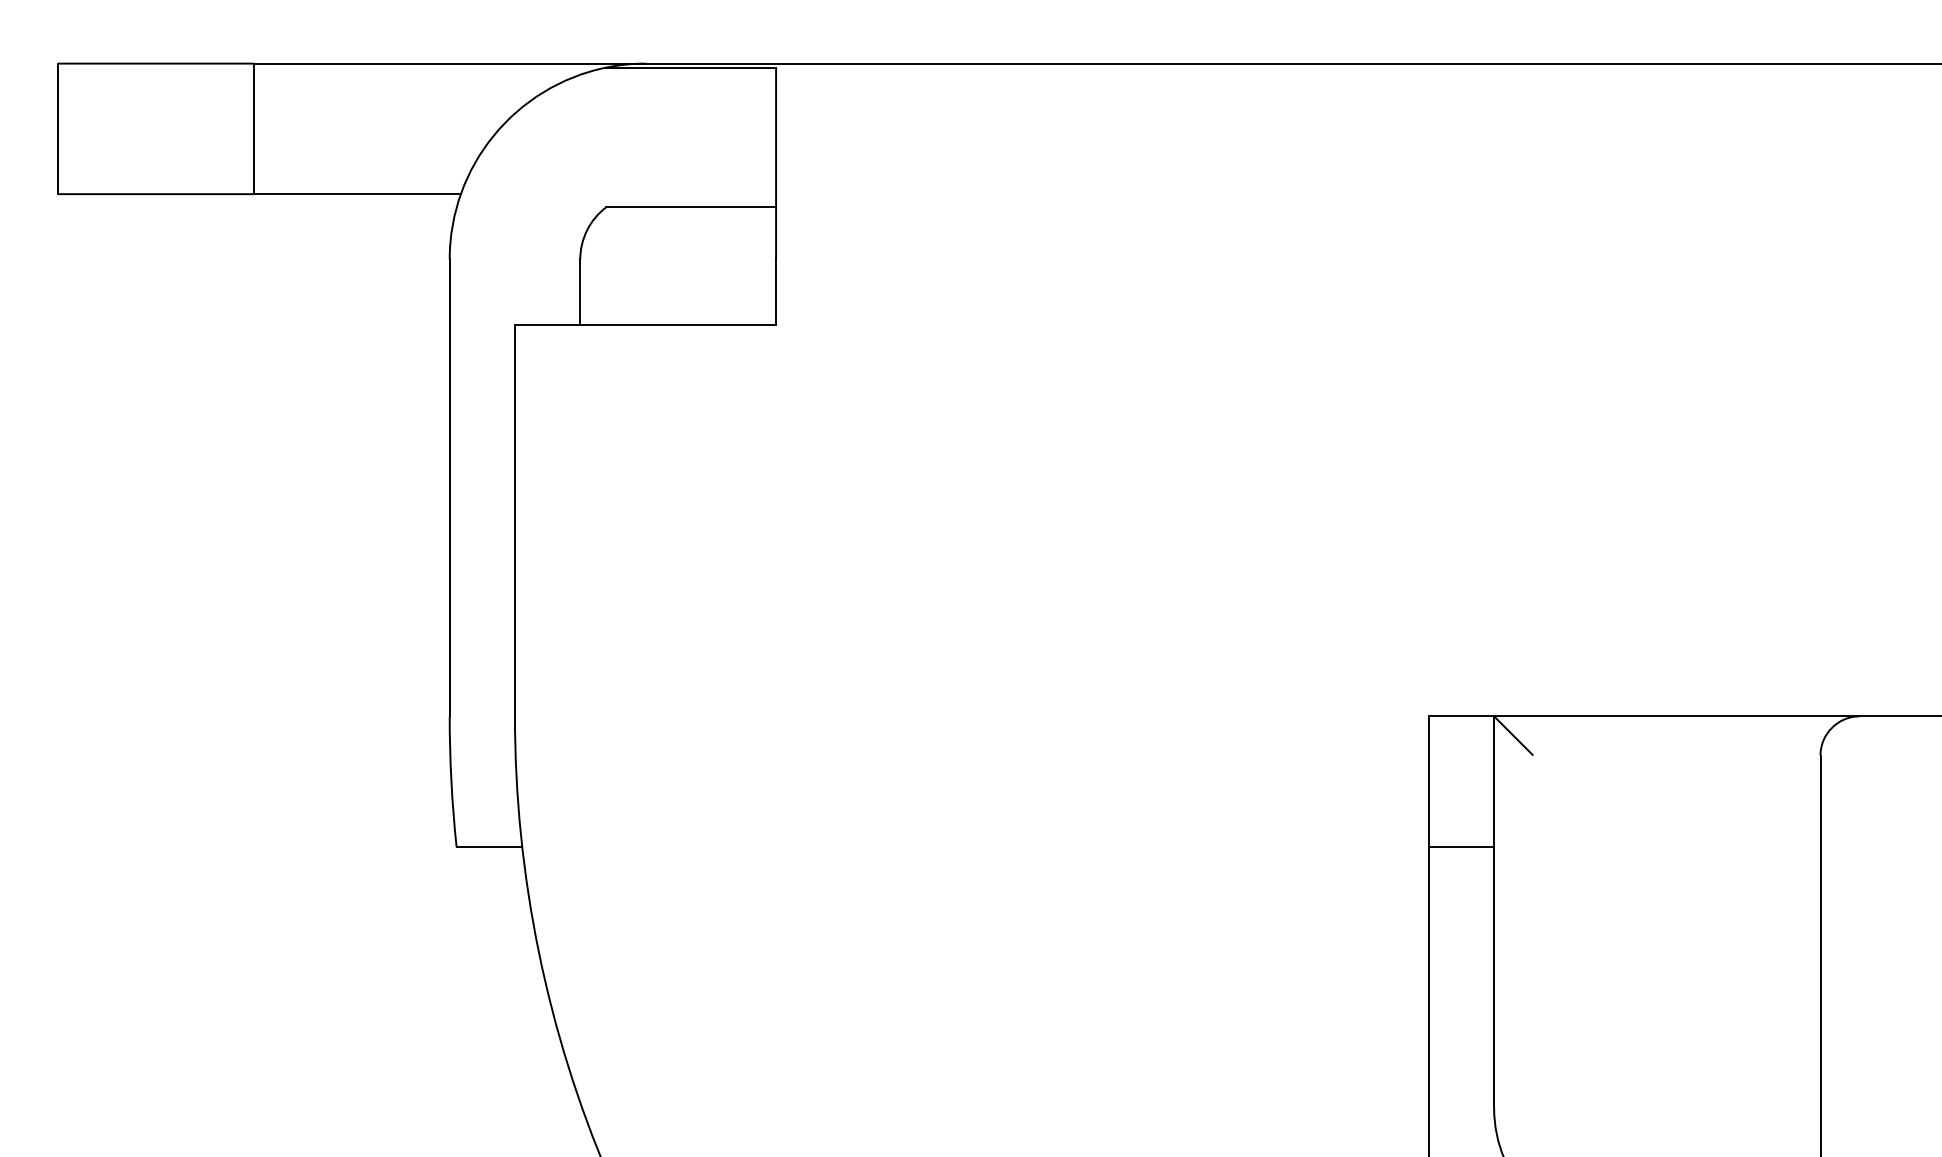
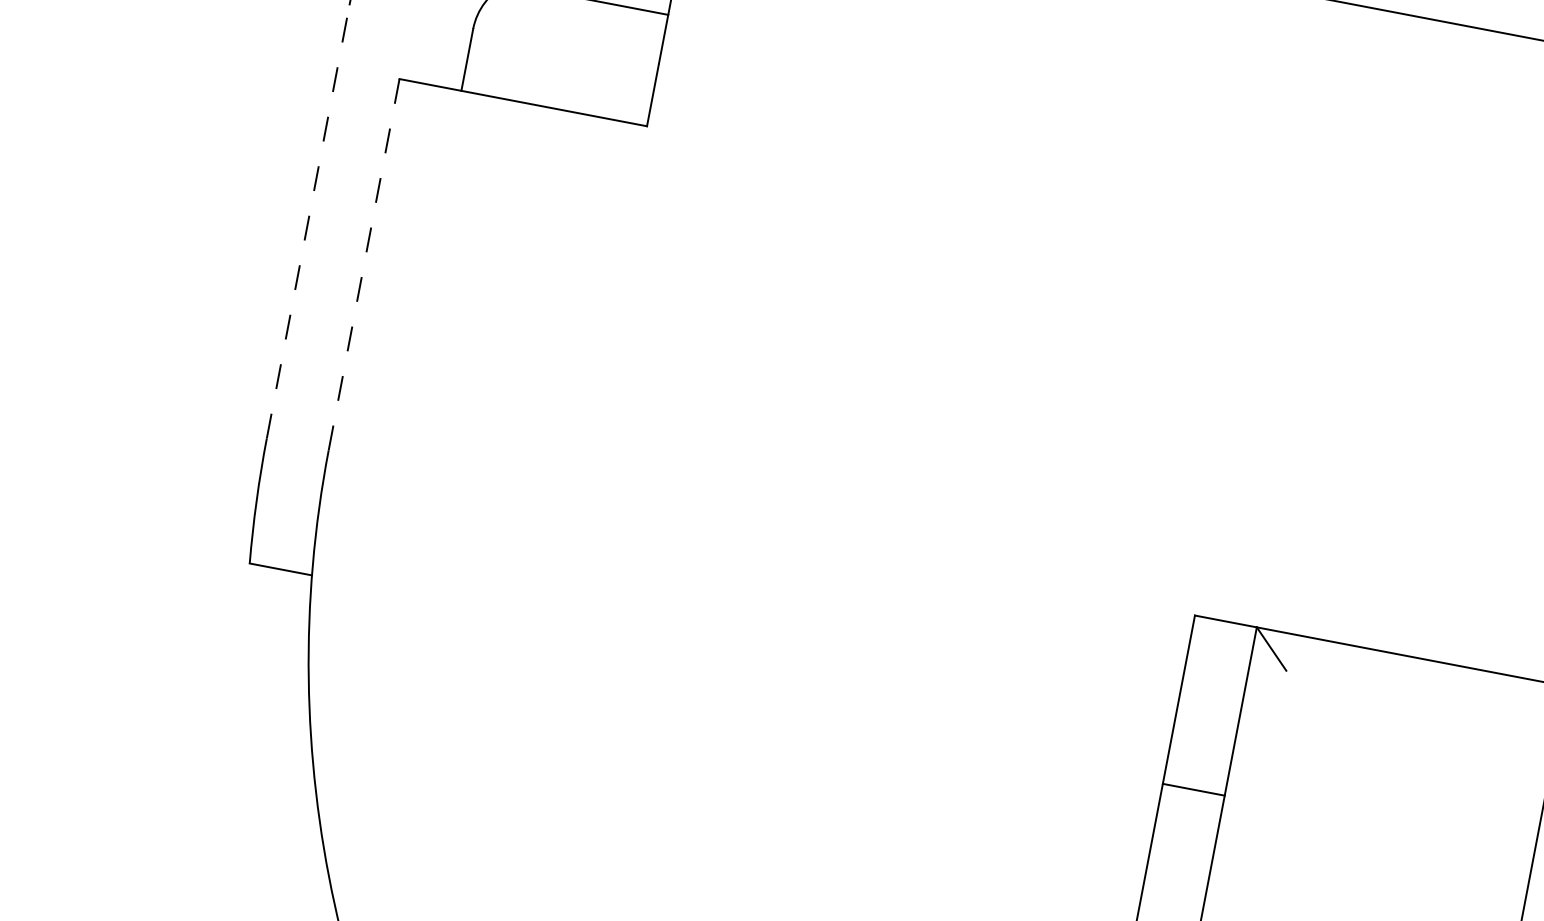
line: (449, 487) -> (308, 221), solid -> dashed
line: (514, 520) -> (363, 264), solid -> dashed
line: (1461, 846) -> (1193, 789), moved

